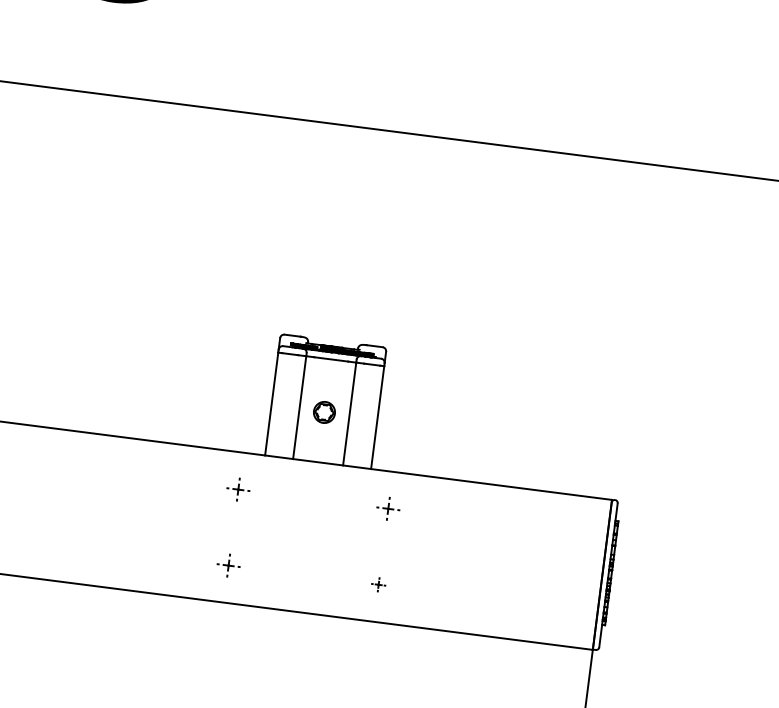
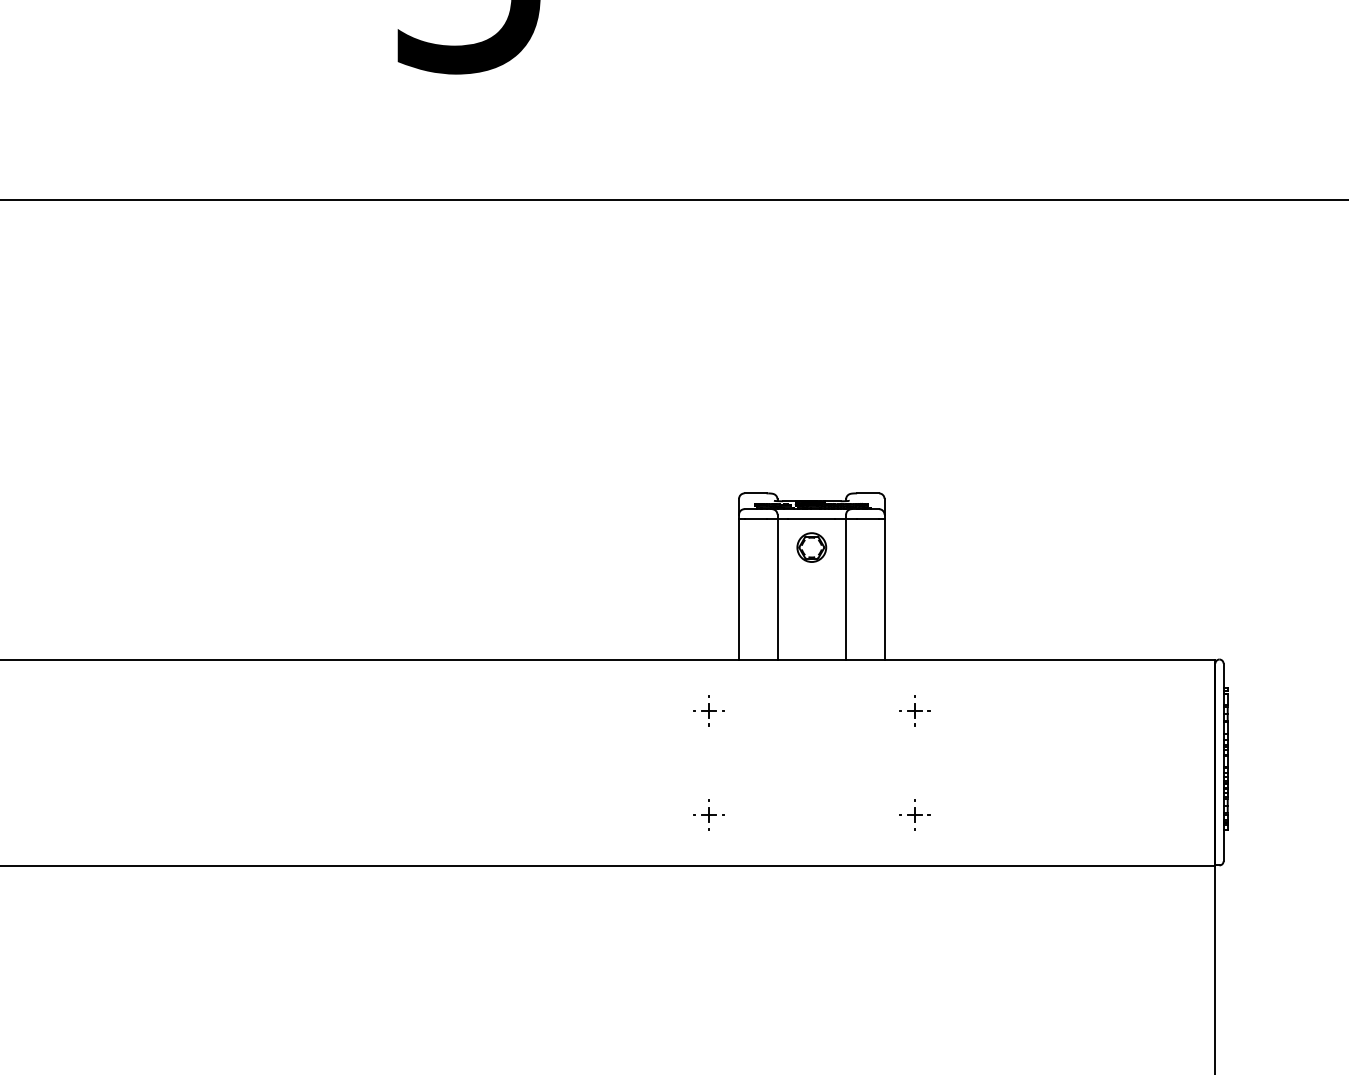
part: (324, 412) -> (811, 547), moved
part: (378, 584) -> (914, 814), size x1.67

